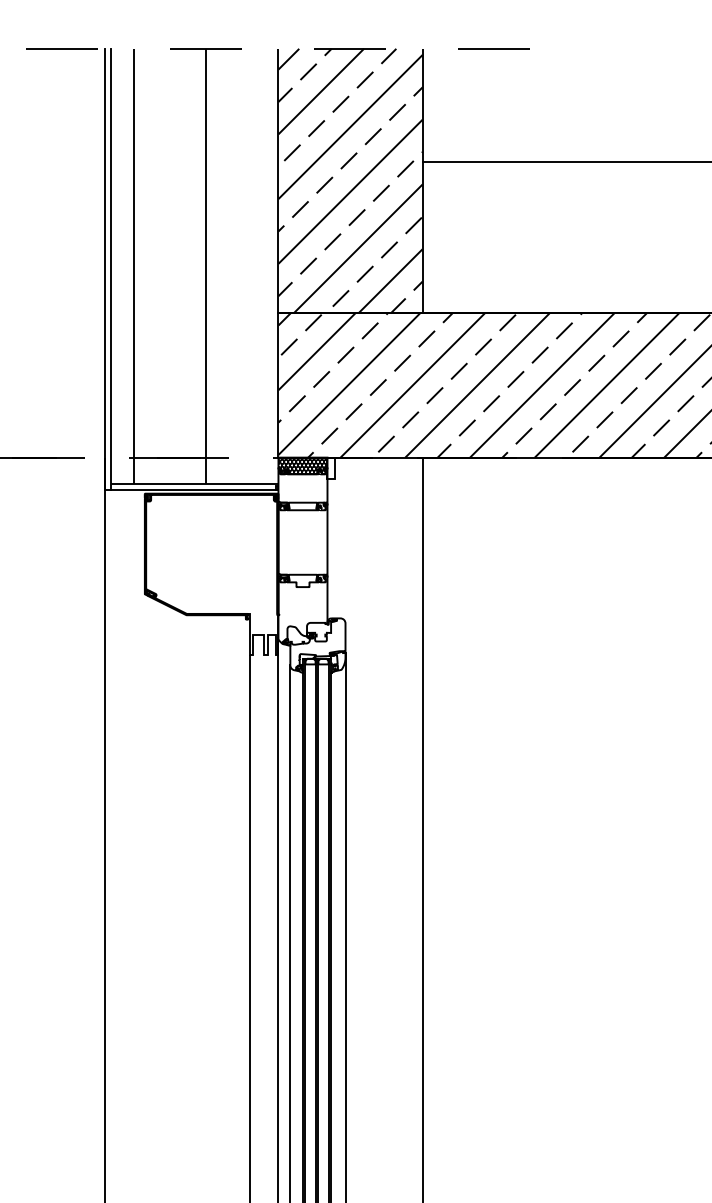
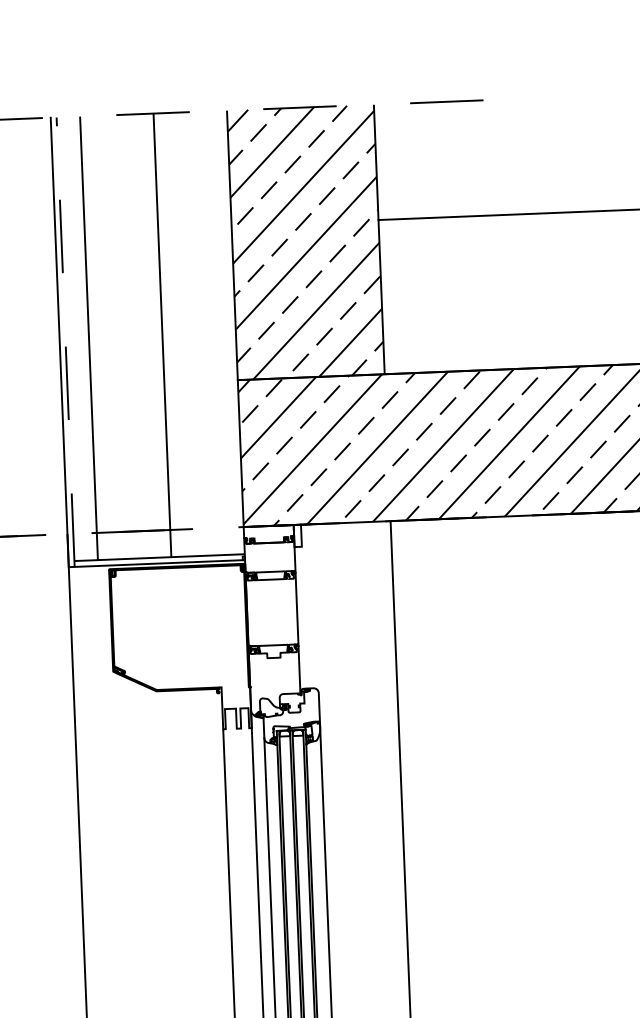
line: (111, 269) -> (65, 342), solid -> dashed
hatch: (302, 465) -> (268, 534), removed

